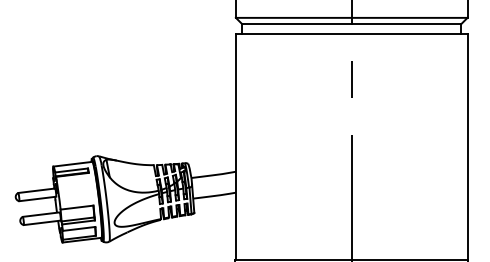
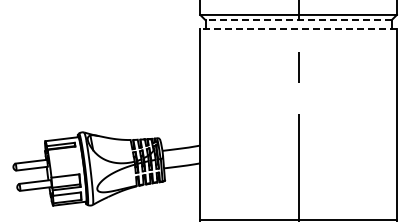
line: (351, 24) -> (298, 20), solid -> dashed
line: (351, 34) -> (298, 29), solid -> dashed

